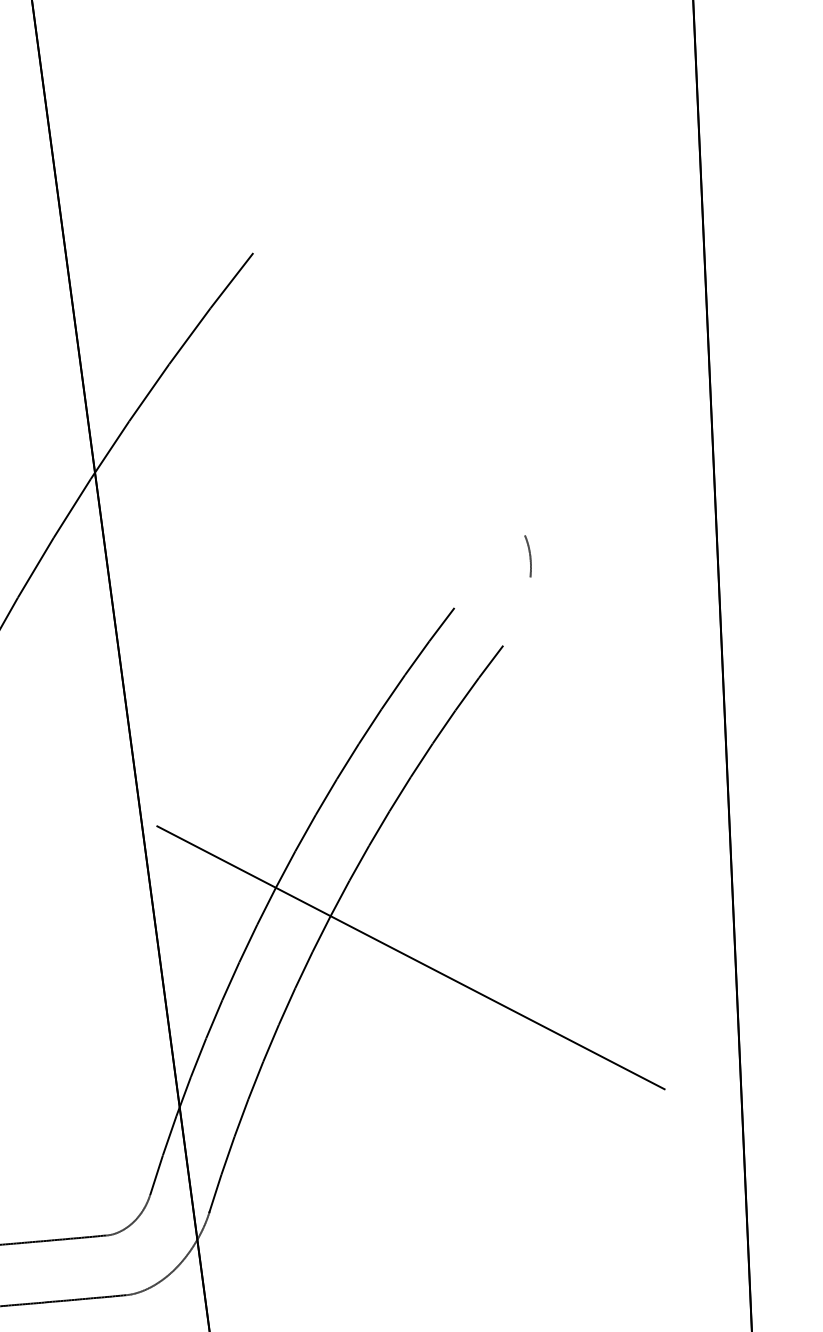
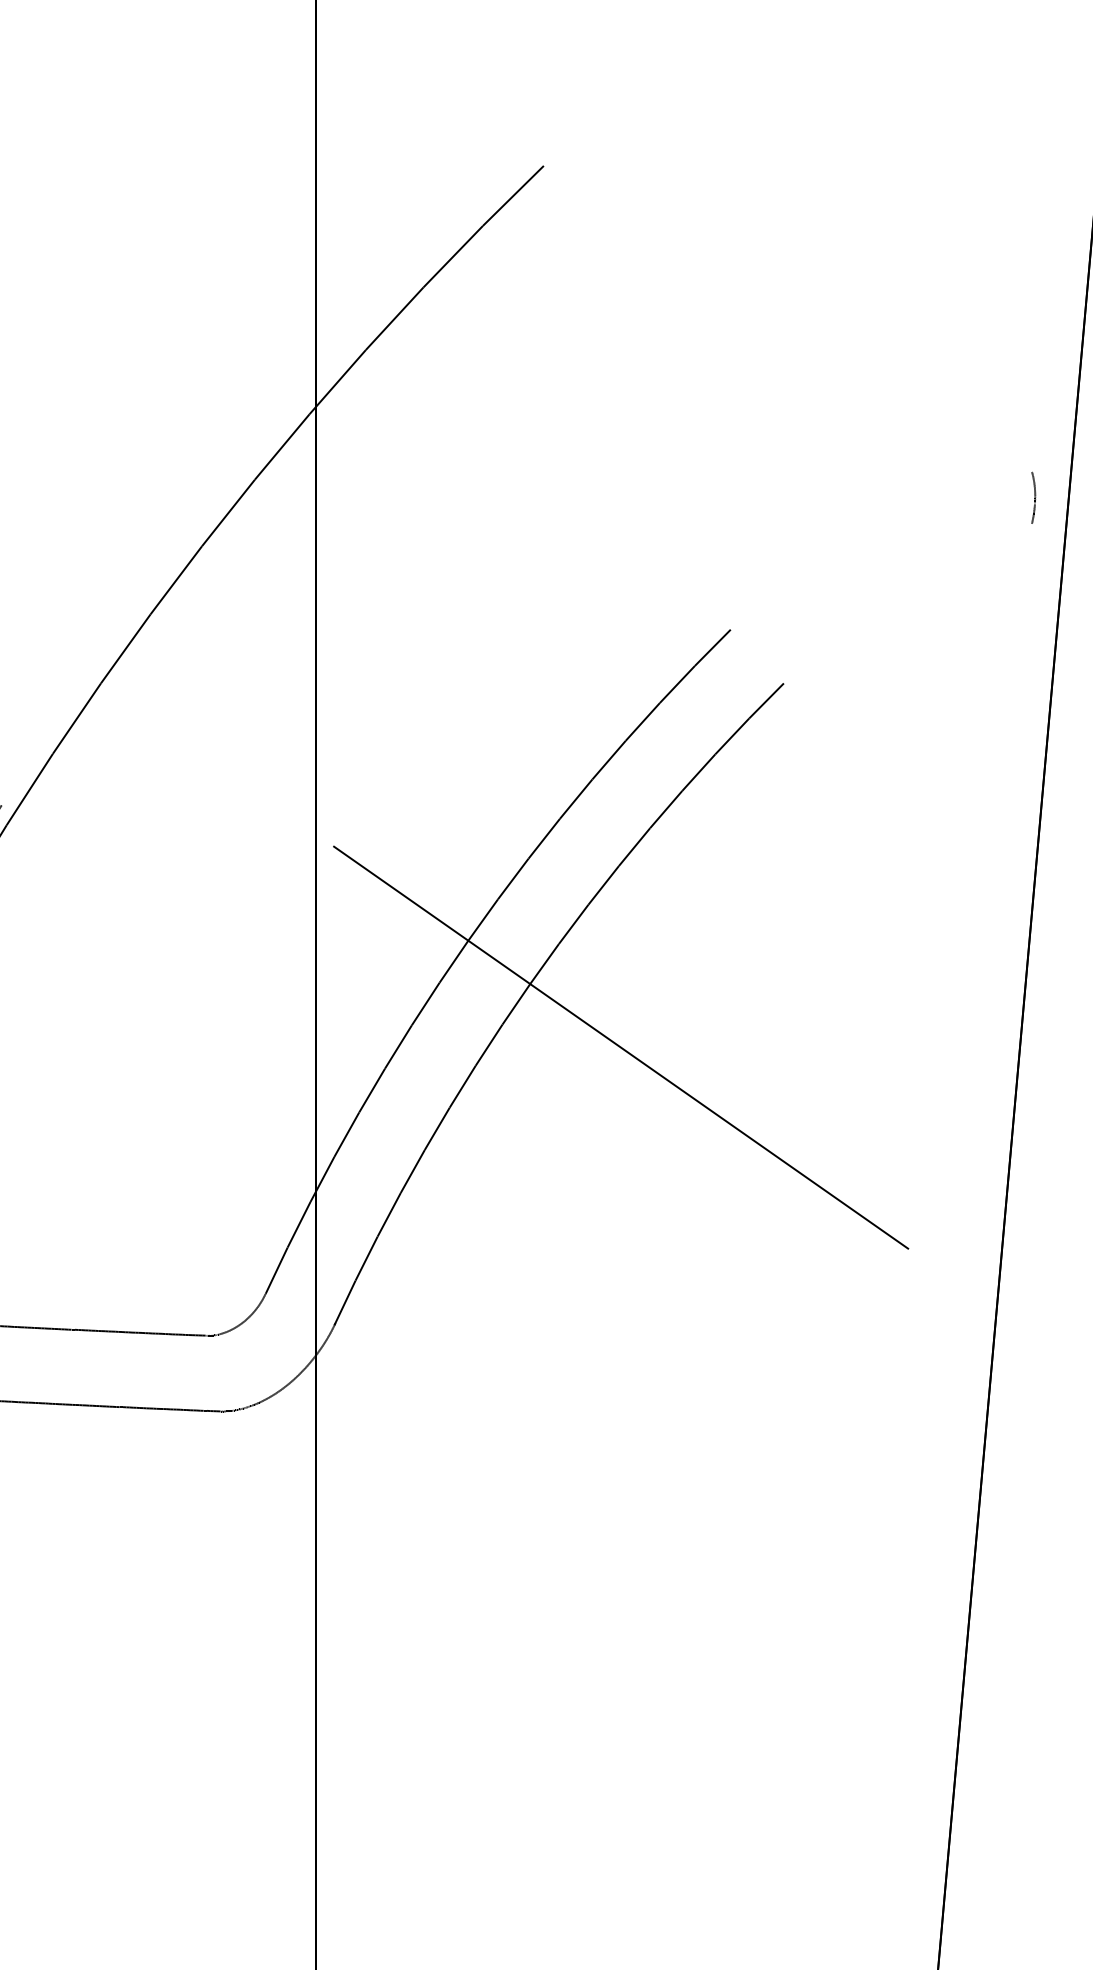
part: (528, 555) -> (1033, 497), moved

